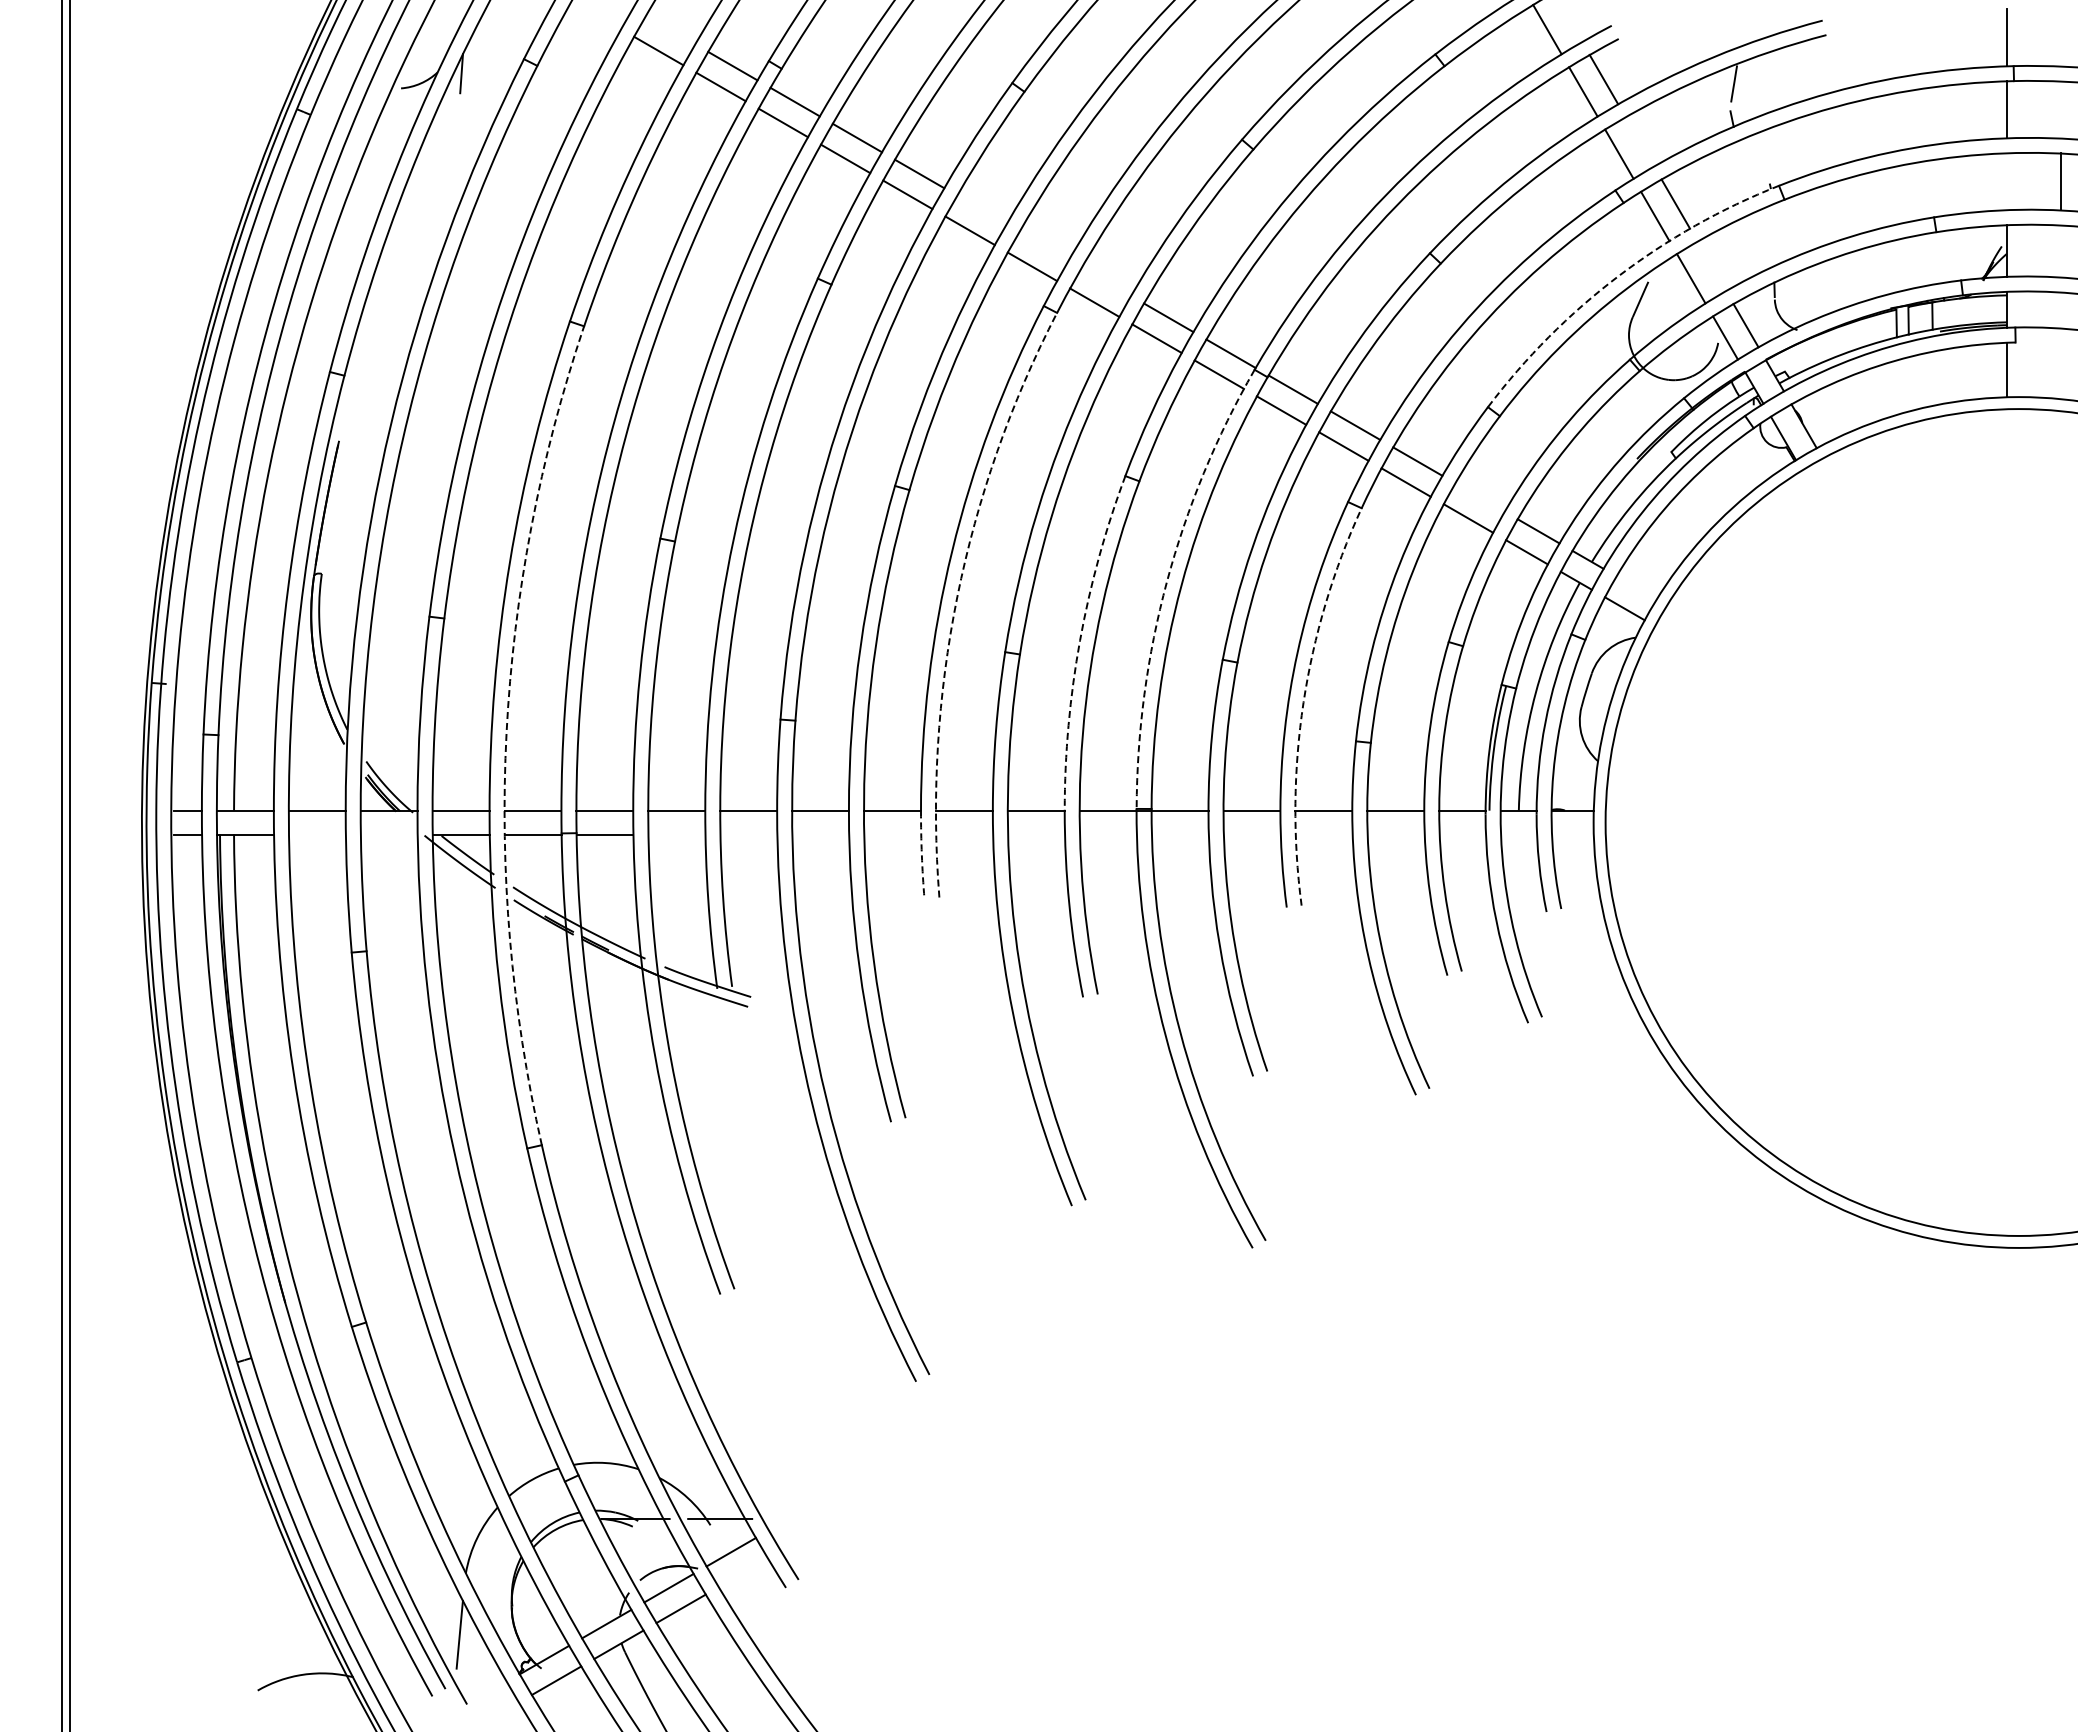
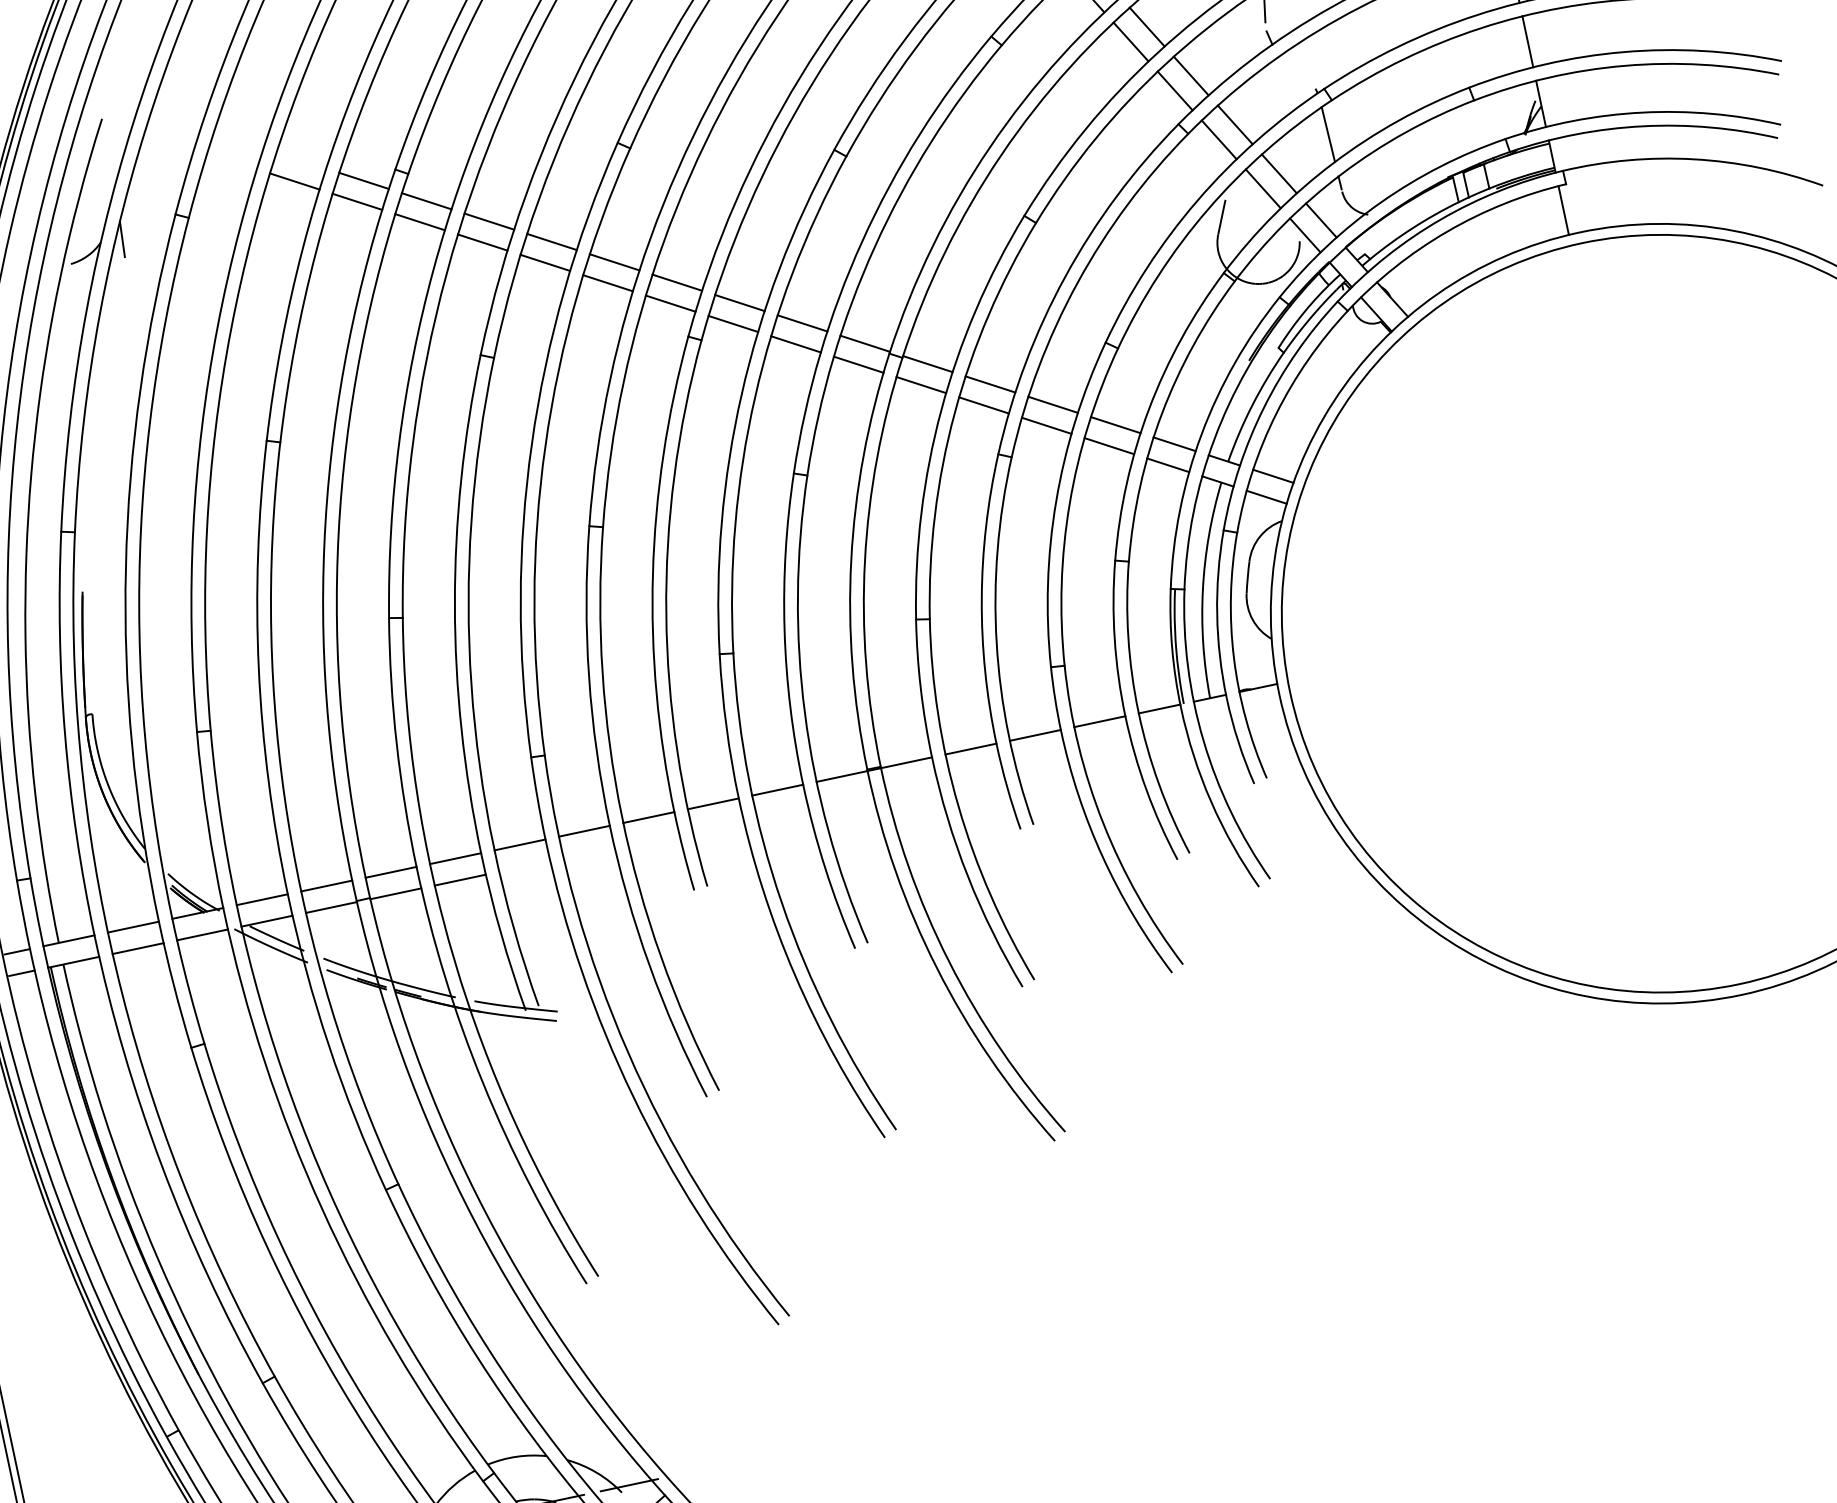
line: (1639, 141) -> (1190, 75), added
line: (2061, 181) -> (1528, 41), moved
line: (981, 209) -> (614, 262), added
line: (1772, 235) -> (1327, 134), added
line: (1043, 245) -> (676, 282), added
line: (1711, 266) -> (1279, 174), added
arc: (1618, 276) -> (1197, 200), dashed -> solid
line: (1106, 281) -> (739, 302), added
line: (1479, 497) -> (1115, 425), added
arc: (1167, 581) -> (851, 559), dashed -> solid
line: (1636, 587) -> (1273, 475), added
arc: (957, 596) -> (666, 613), dashed -> solid
arc: (1080, 640) -> (784, 629), dashed -> solid
arc: (1303, 702) -> (996, 642), dashed -> solid
arc: (506, 732) -> (288, 821), dashed -> solid
line: (317, 834) -> (138, 948), added
line: (388, 834) -> (201, 935), added
line: (676, 834) -> (459, 880), added
arc: (921, 855) -> (683, 852), dashed -> solid

